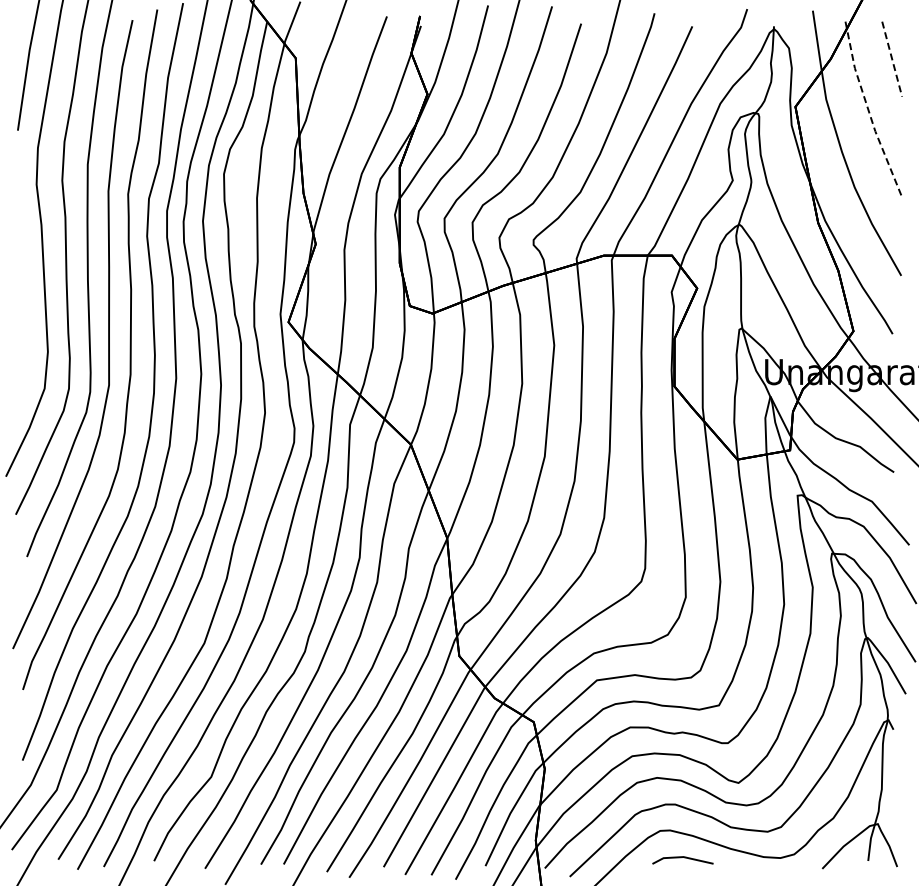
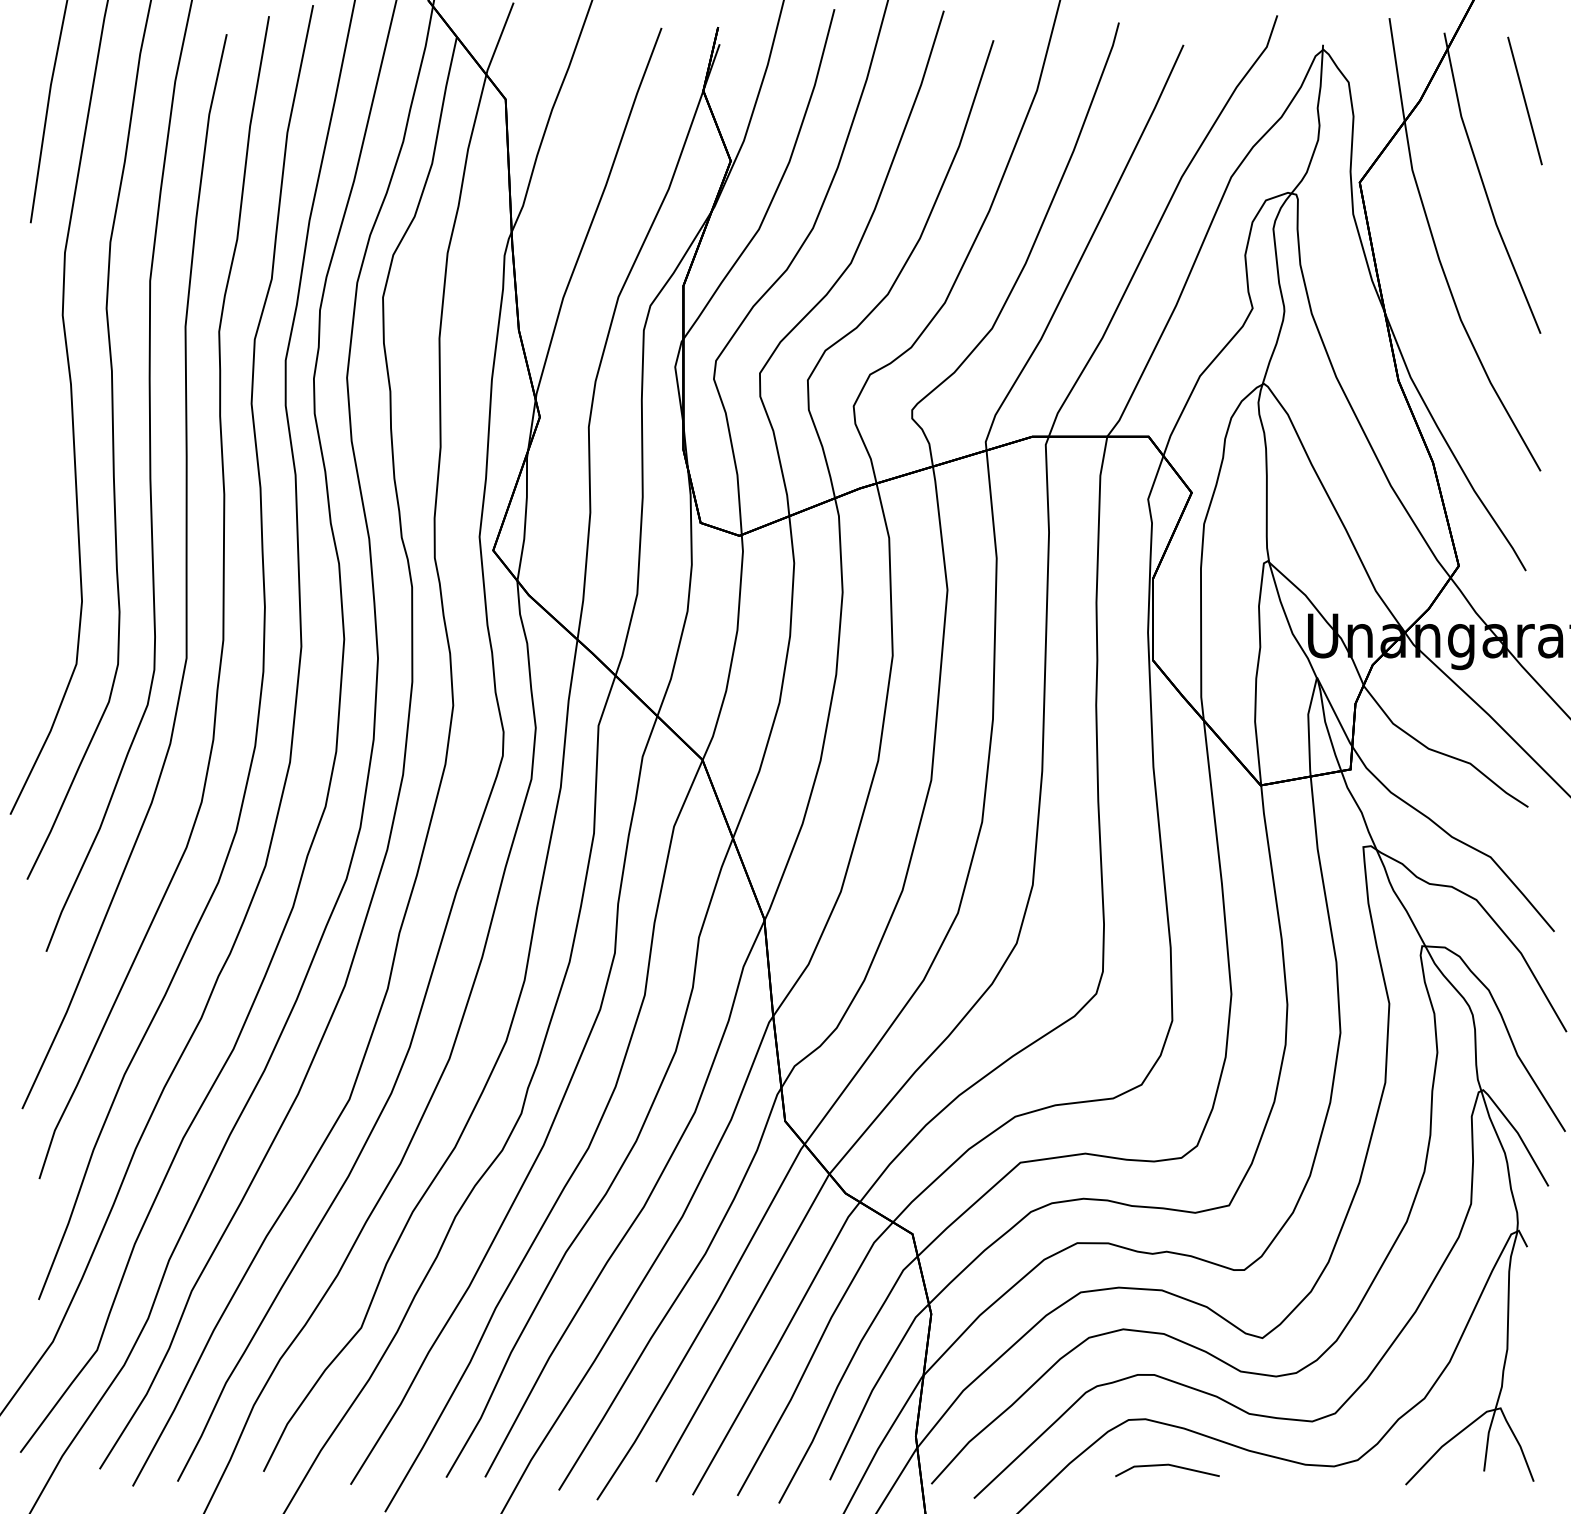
line: (892, 59) -> (1525, 101), dashed -> solid
line: (868, 108) -> (1484, 185), dashed -> solid

